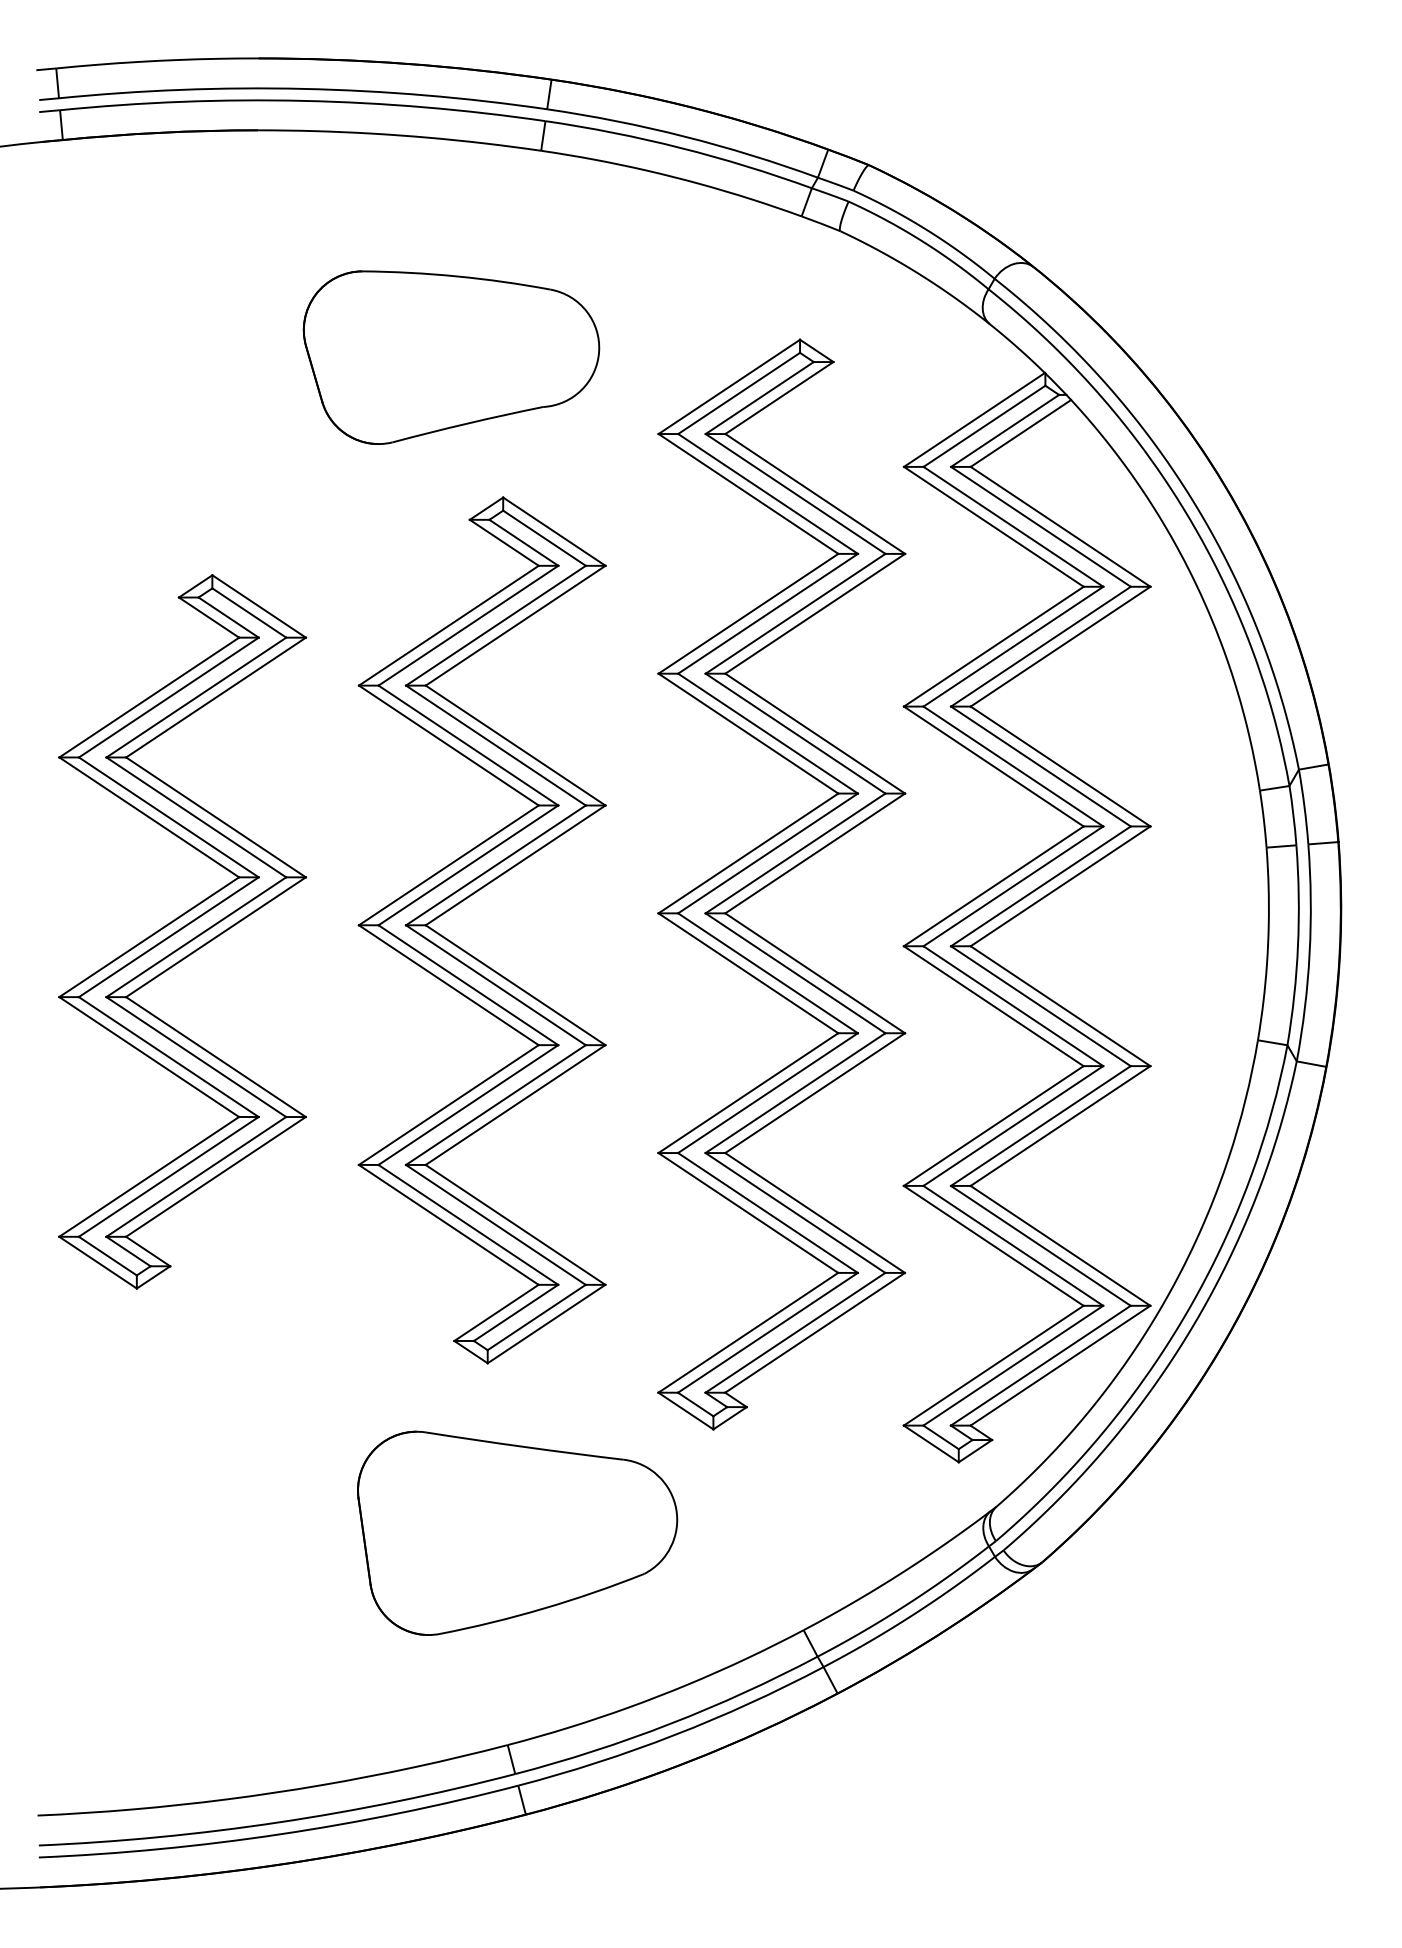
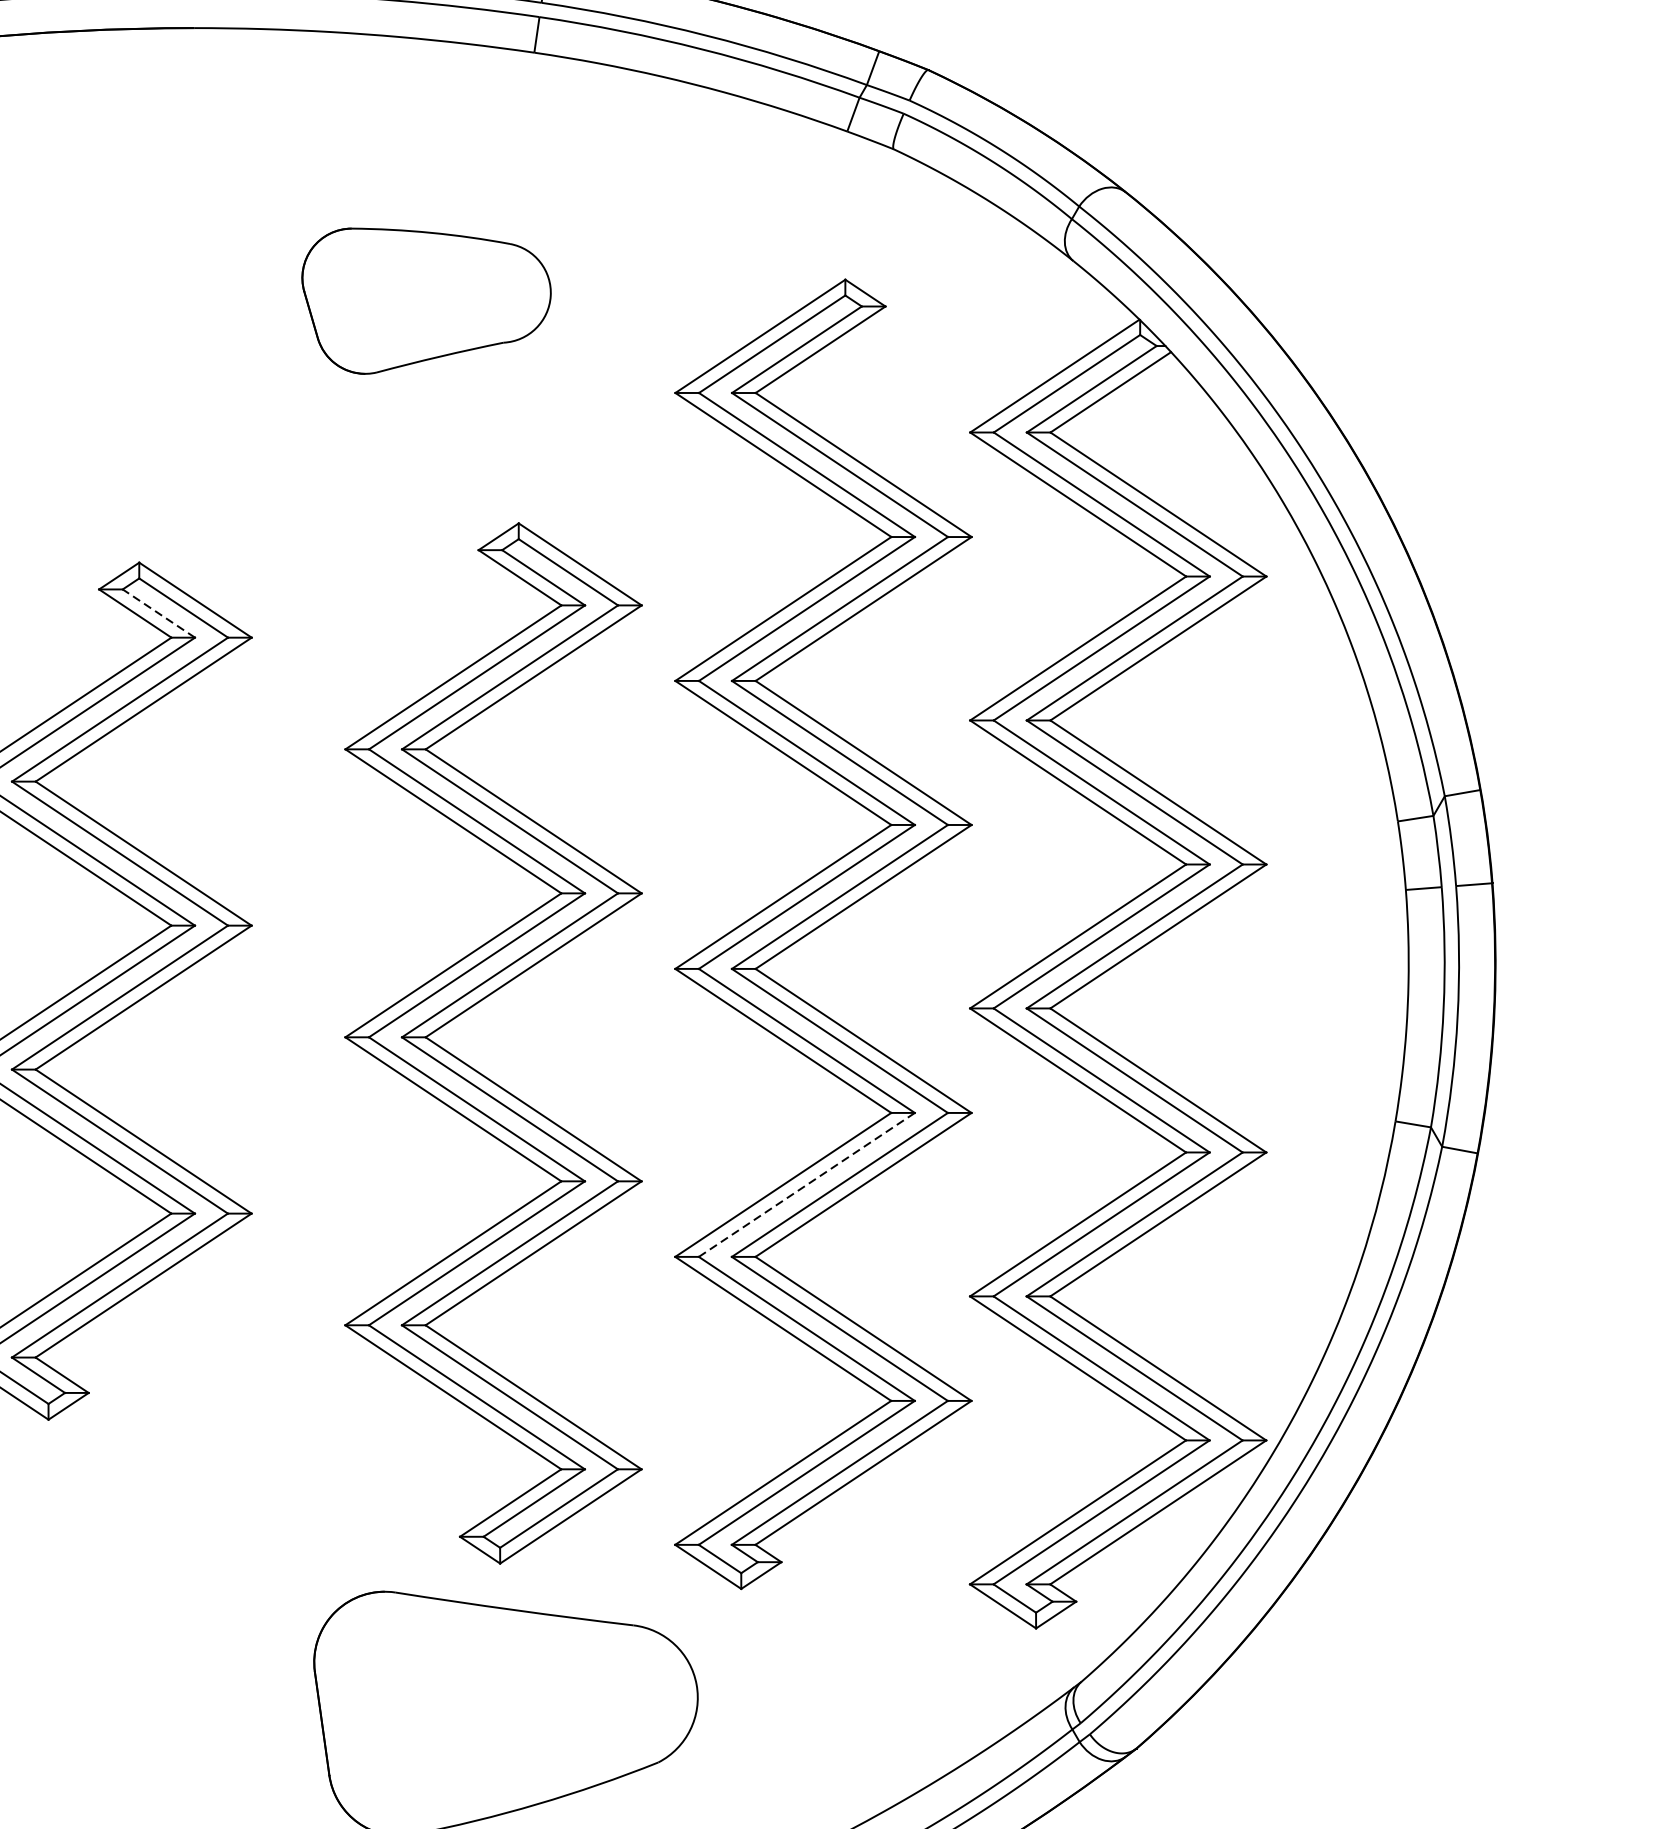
part: (451, 357) -> (426, 301), size x0.7
line: (228, 617) -> (158, 613), solid -> dashed
part: (468, 952) -> (477, 1070), moved
line: (768, 1092) -> (807, 1184), solid -> dashed

